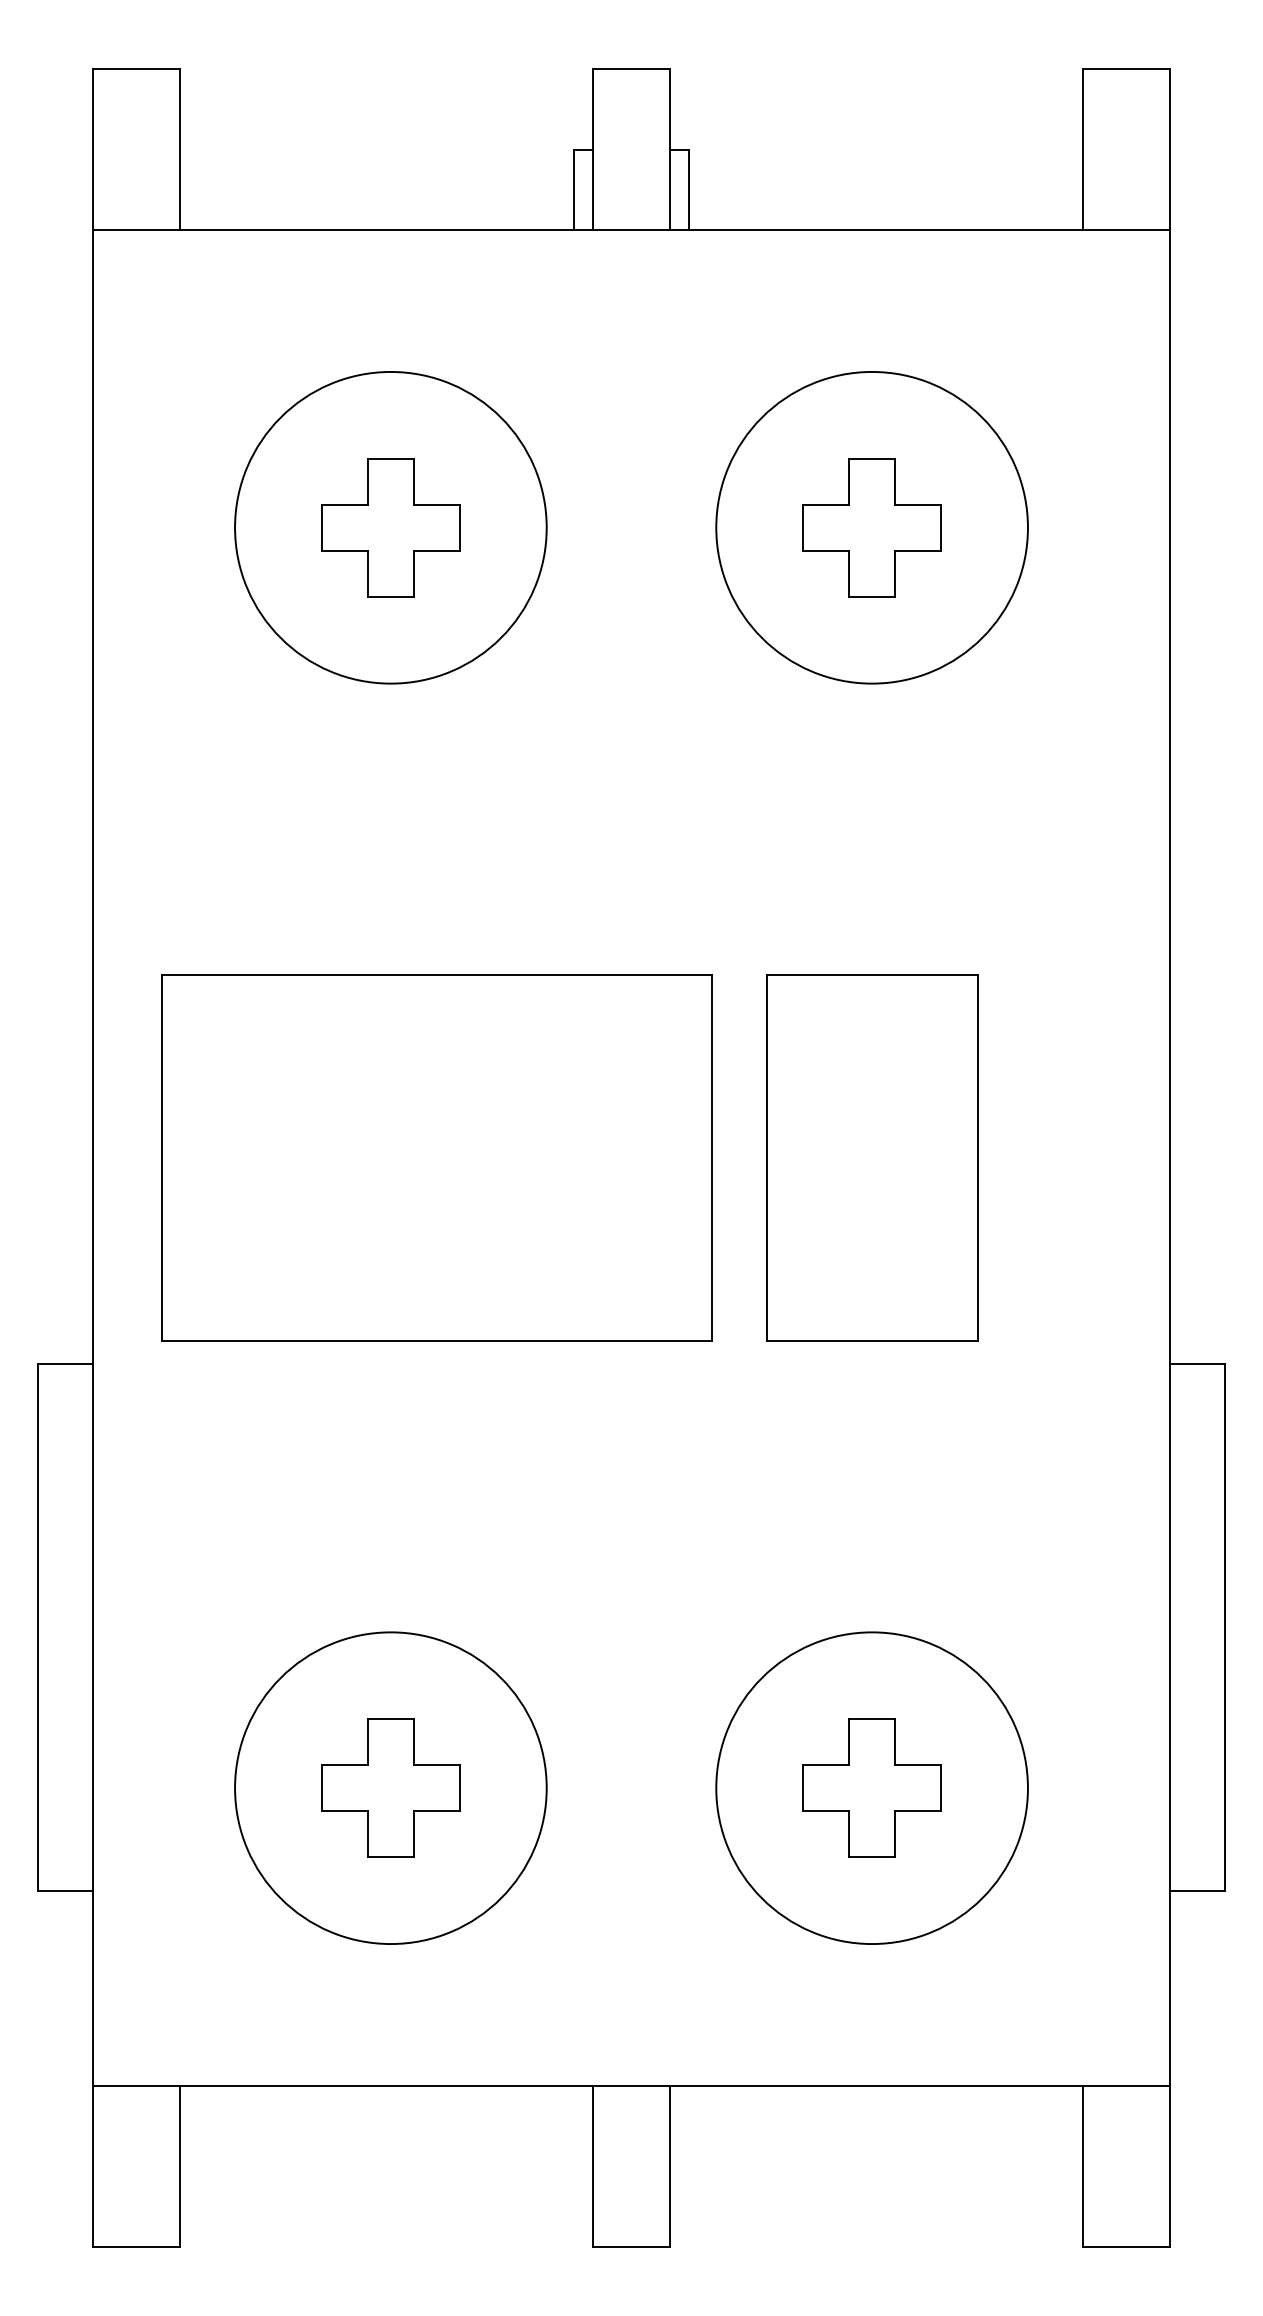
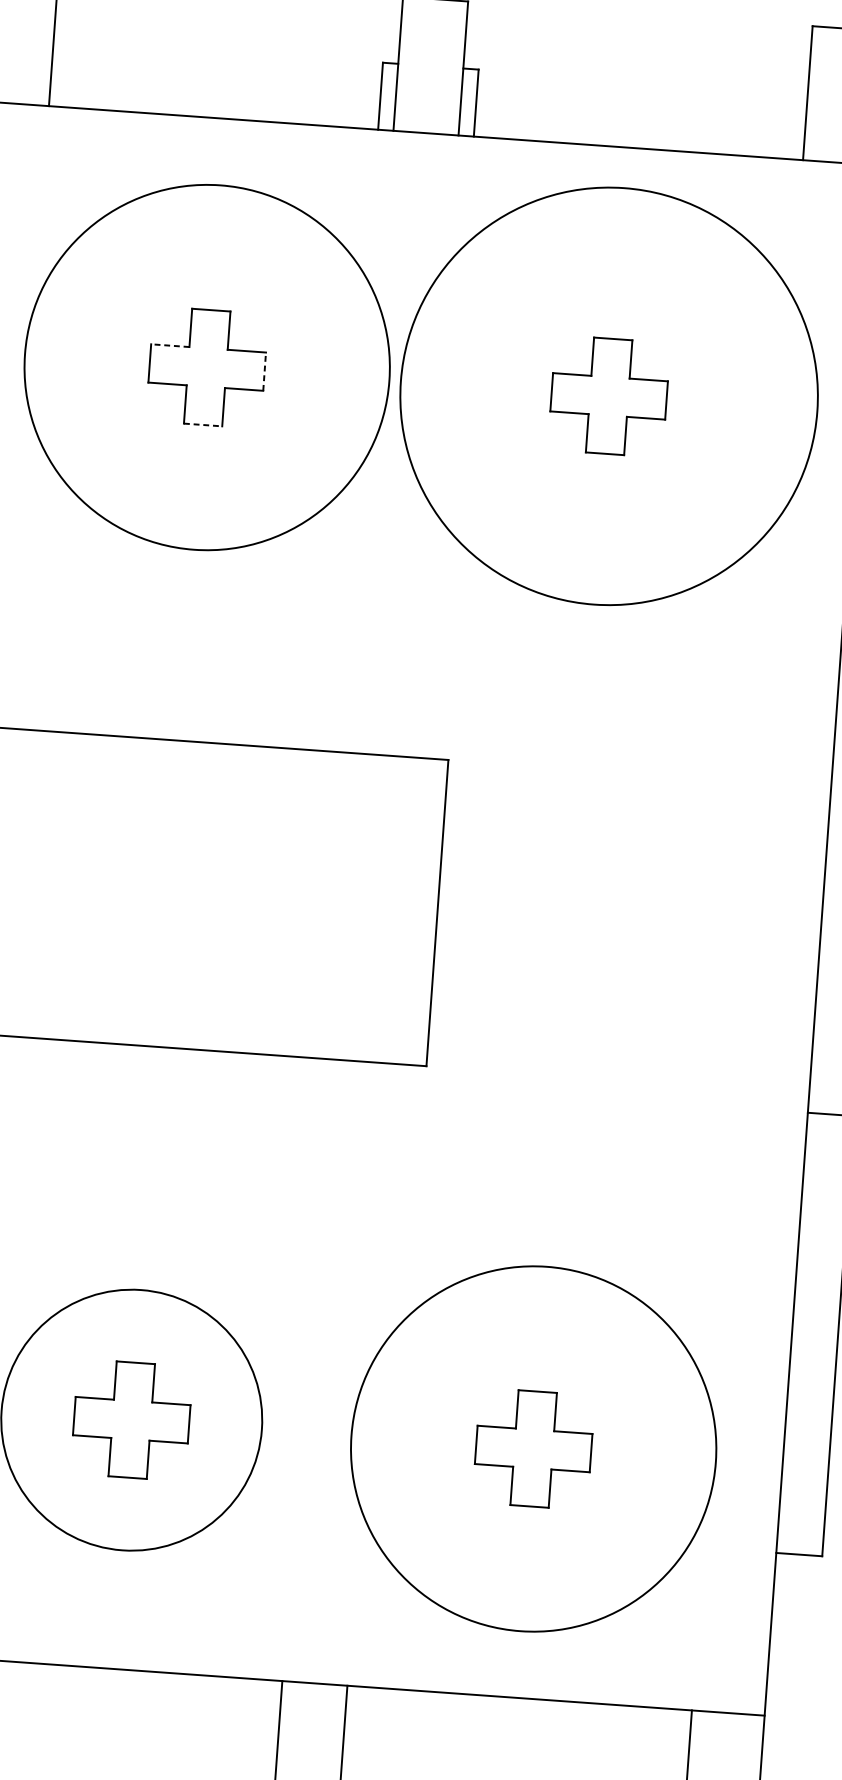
line: (345, 504) -> (170, 345), solid -> dashed
circle: (390, 527) -> (206, 367), size x1.4
line: (459, 527) -> (264, 371), solid -> dashed
circle: (871, 527) -> (608, 396), size x1.6
line: (390, 596) -> (202, 424), solid -> dashed
part: (872, 1157) -> (571, 922), removed
circle: (871, 1788) -> (533, 1449), size x1.4

